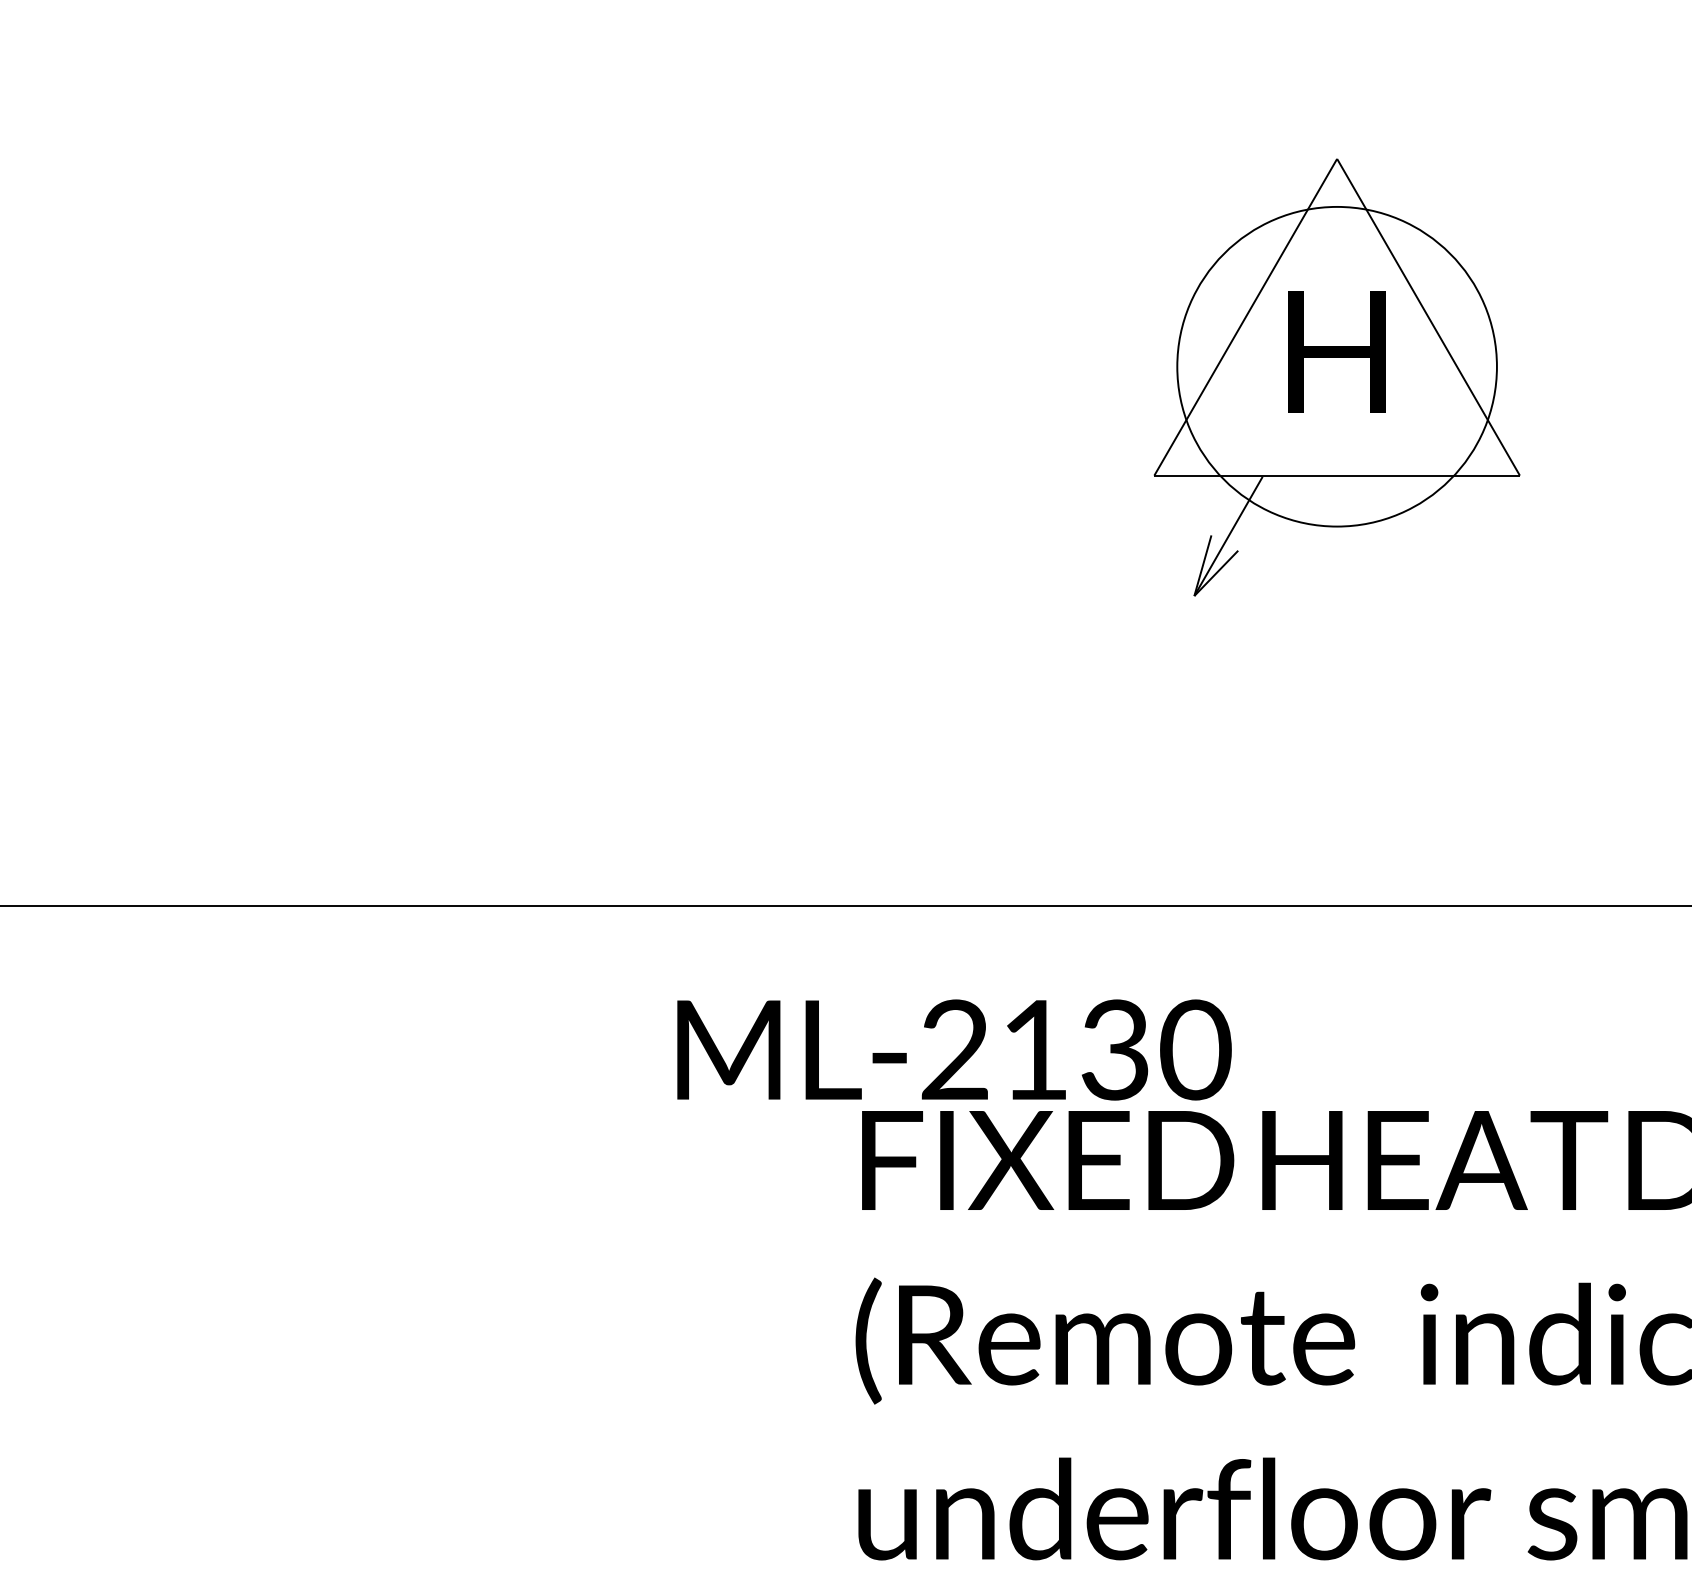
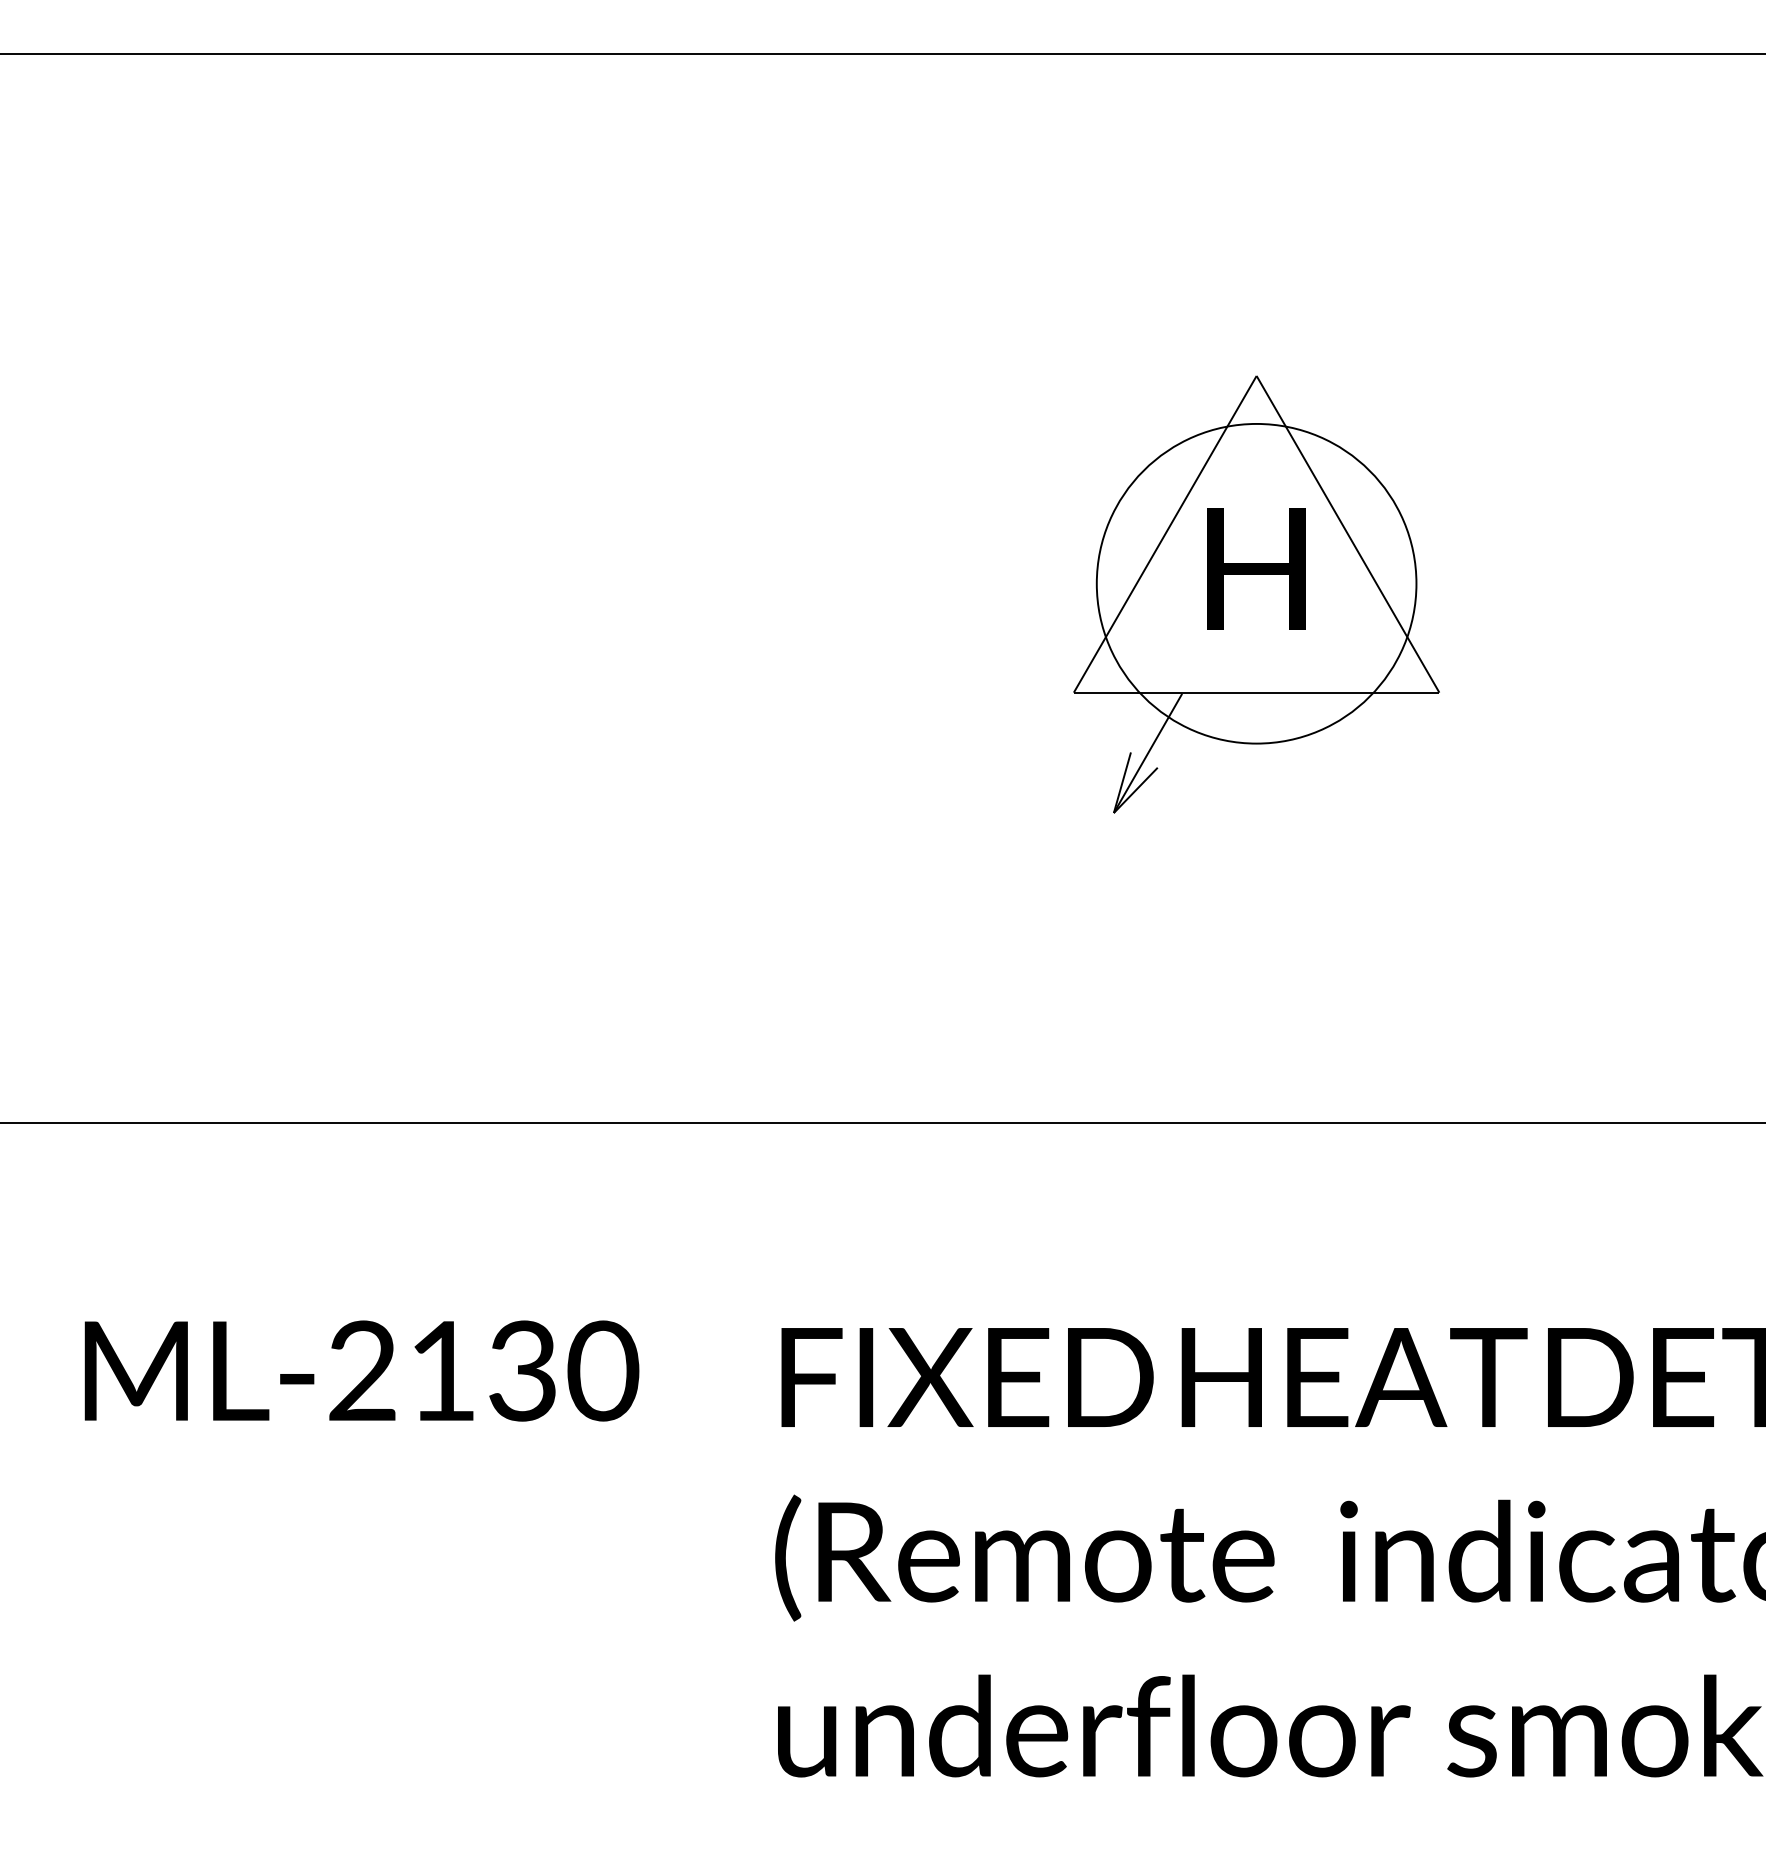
text: (954, 1049) -> (361, 1370), moved

